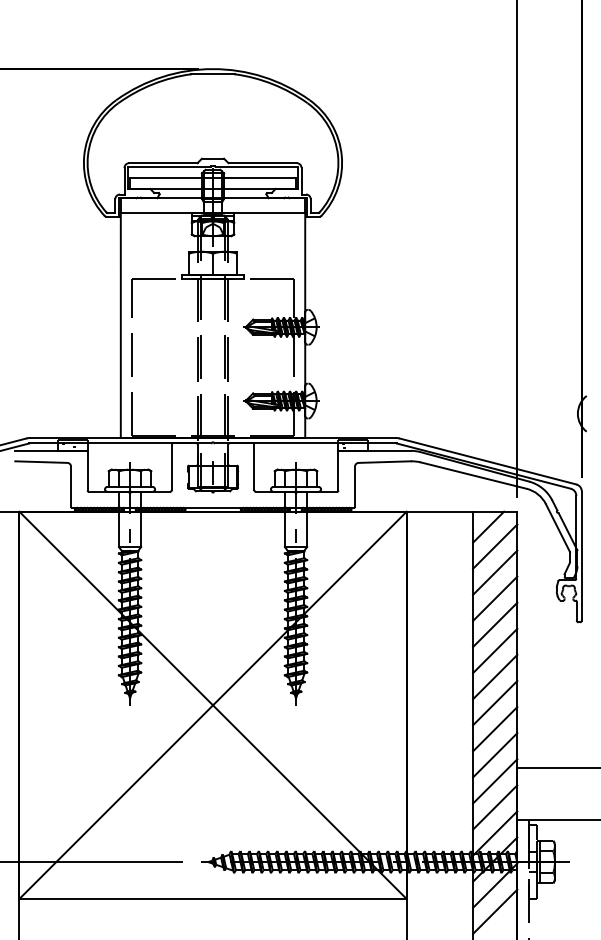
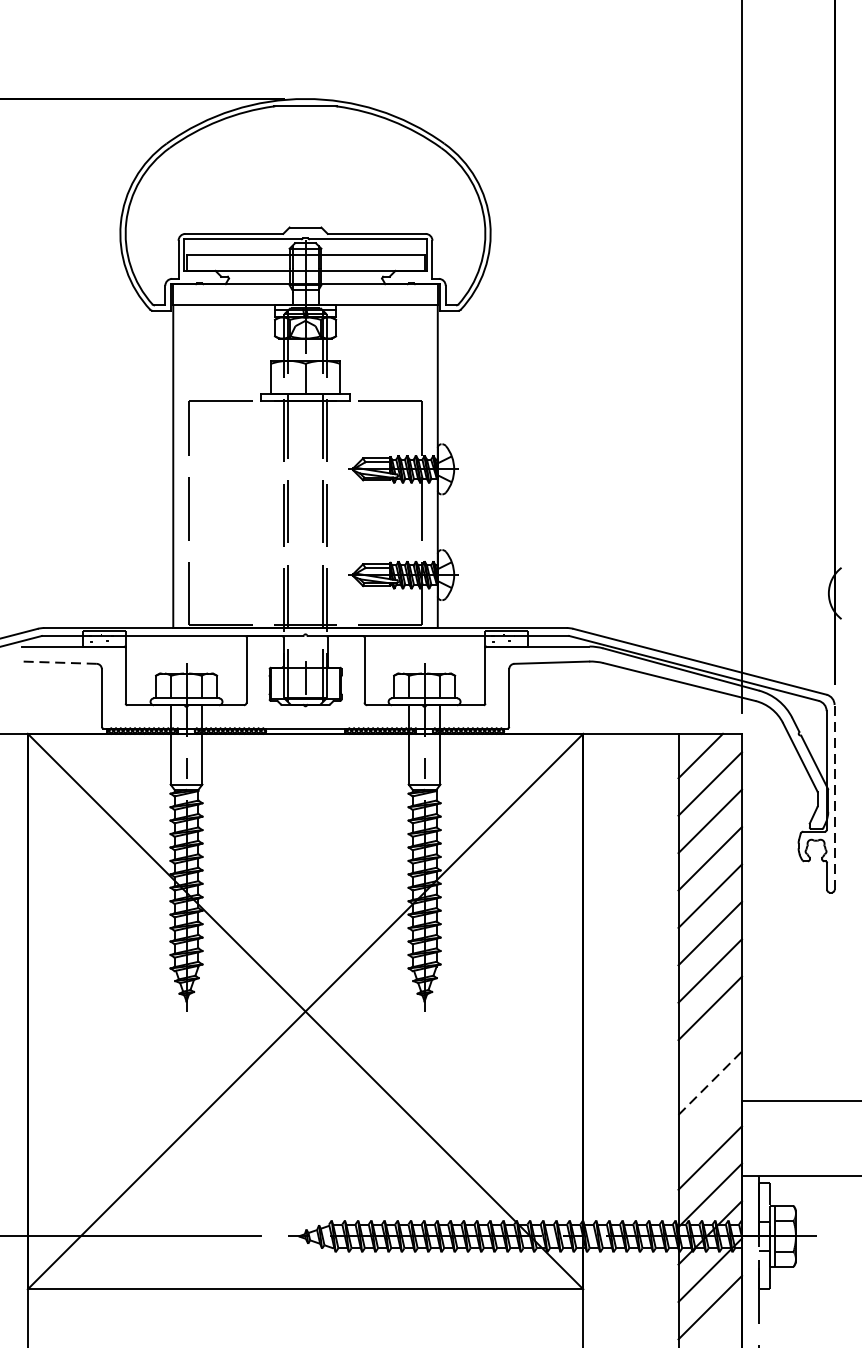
line: (40, 462) -> (58, 663), solid -> dashed
line: (581, 555) -> (834, 796), solid -> dashed
line: (495, 729) -> (710, 1046), removed
line: (495, 754) -> (710, 1082), solid -> dashed
line: (495, 781) -> (710, 1120), removed

